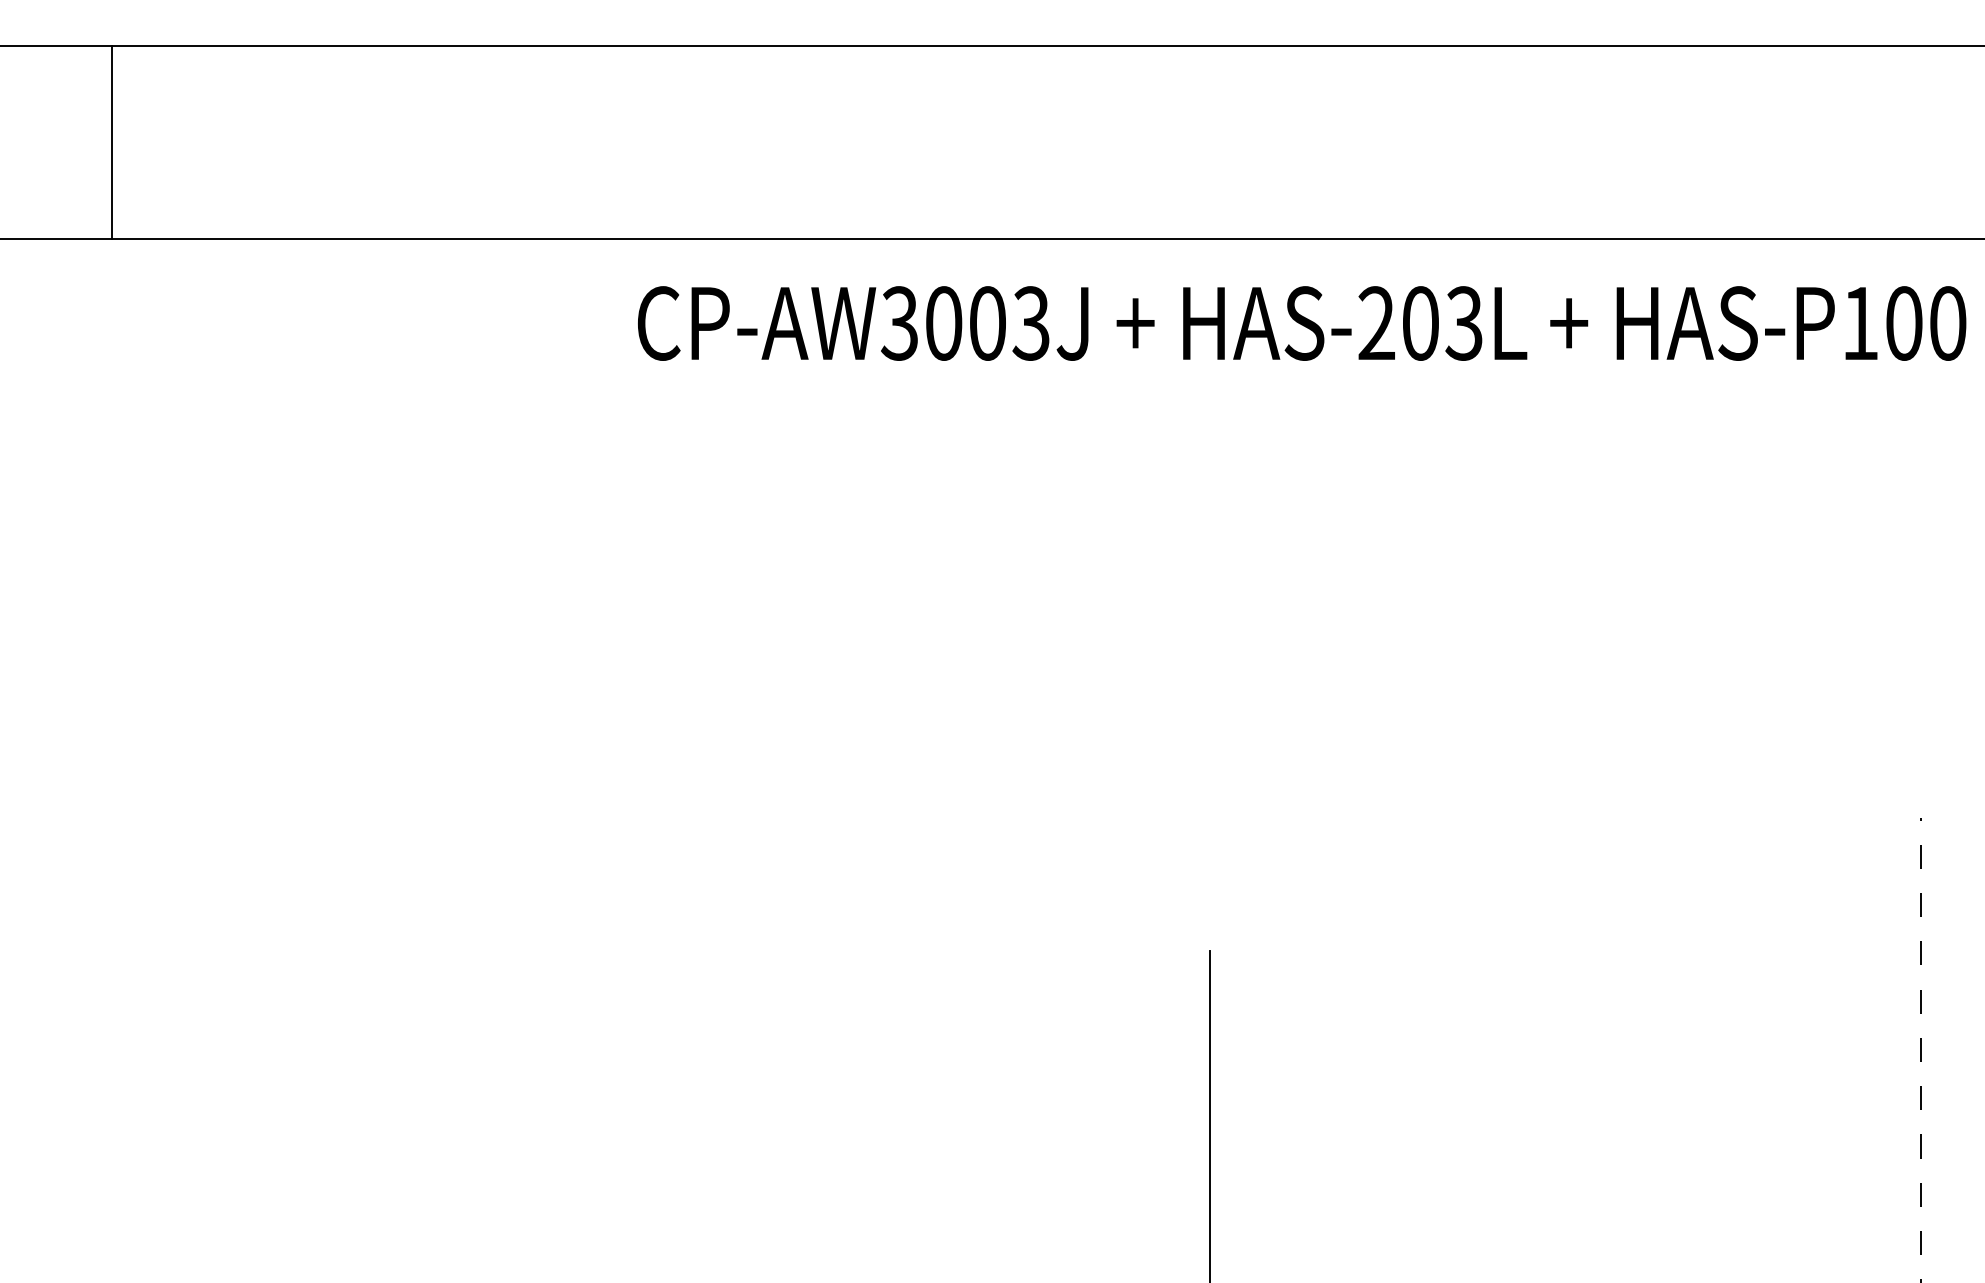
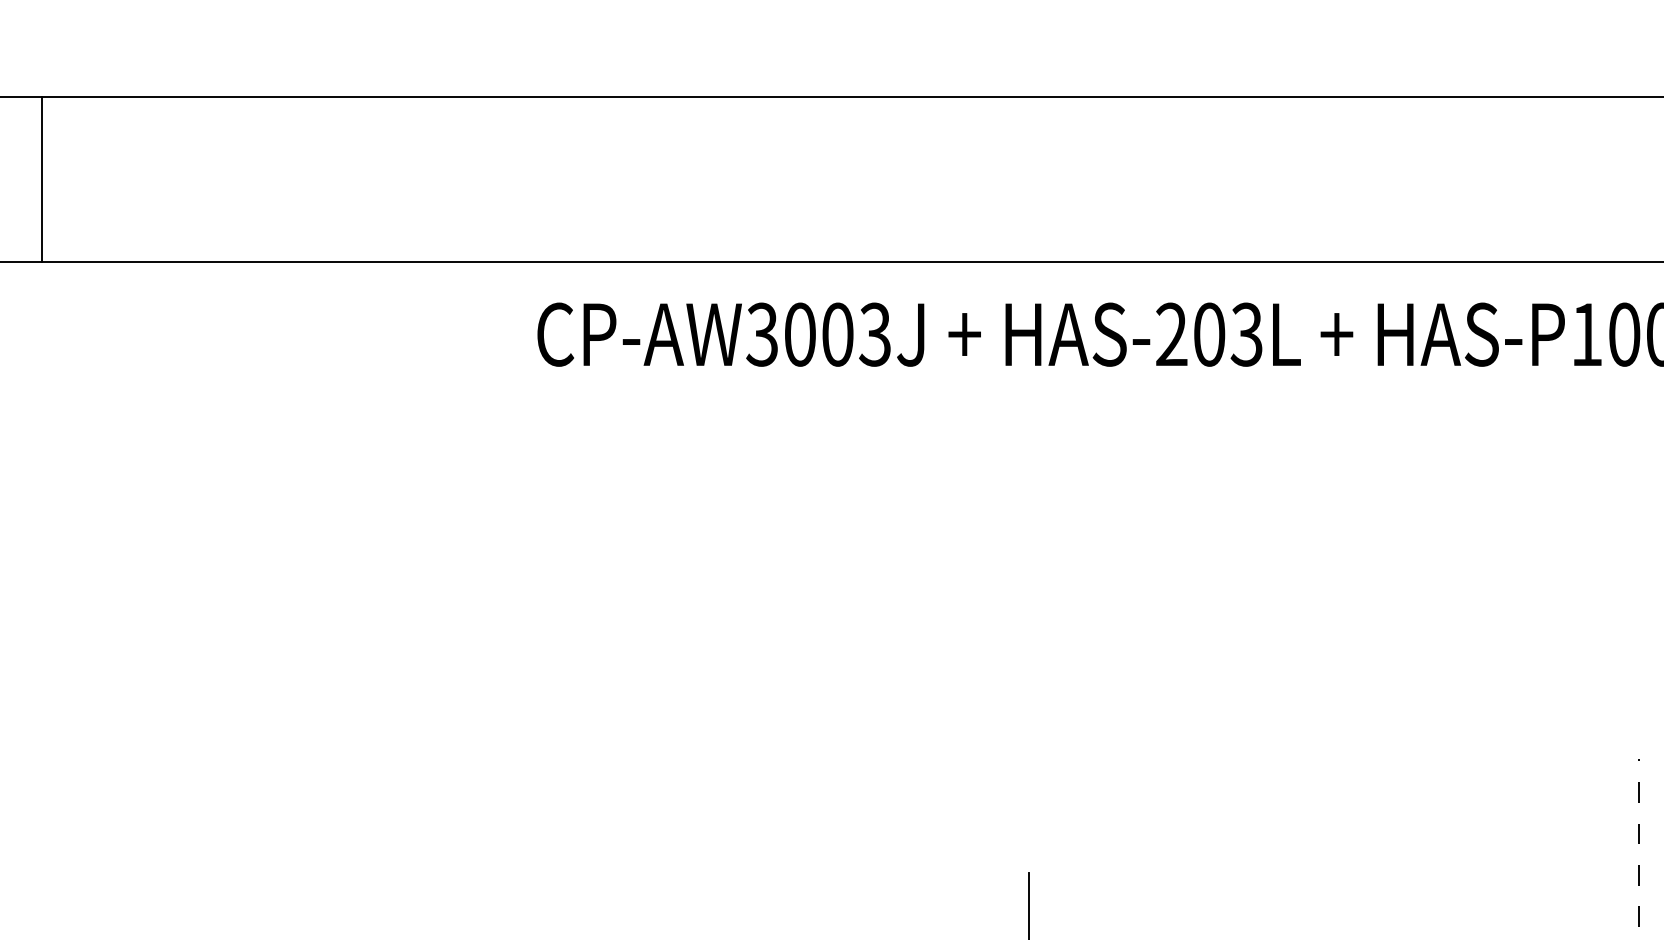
line: (111, 142) -> (41, 179), moved

